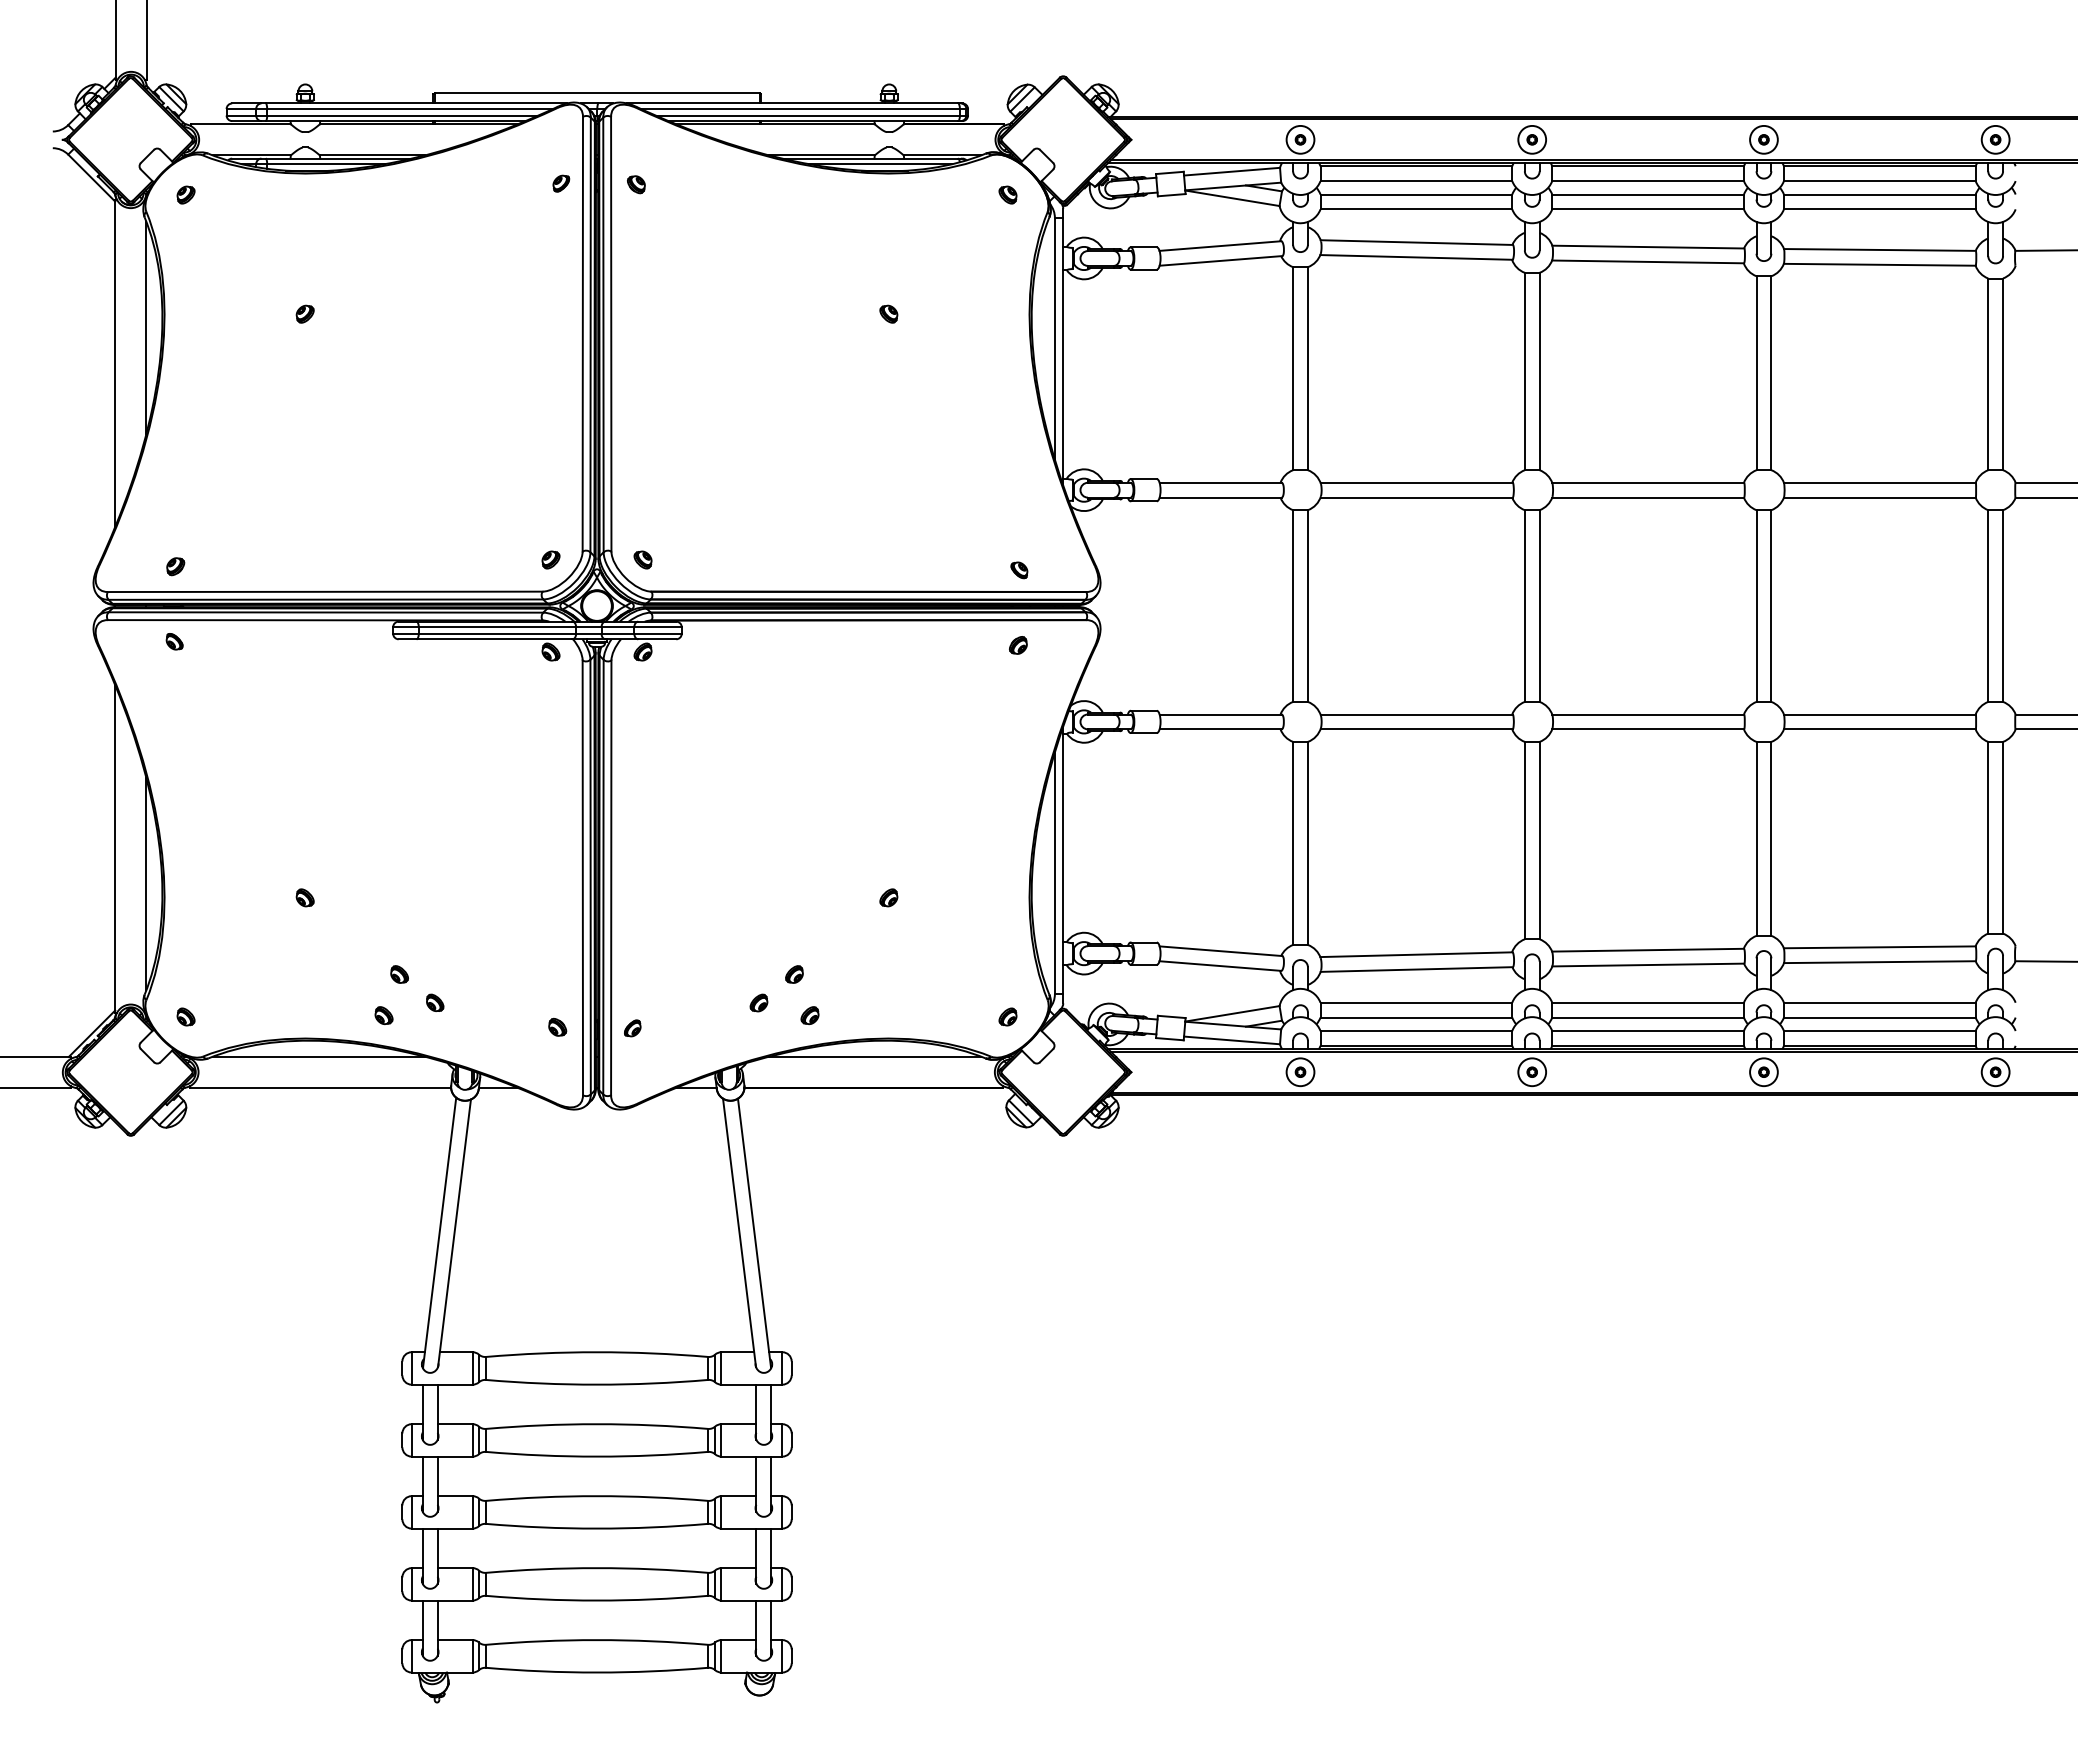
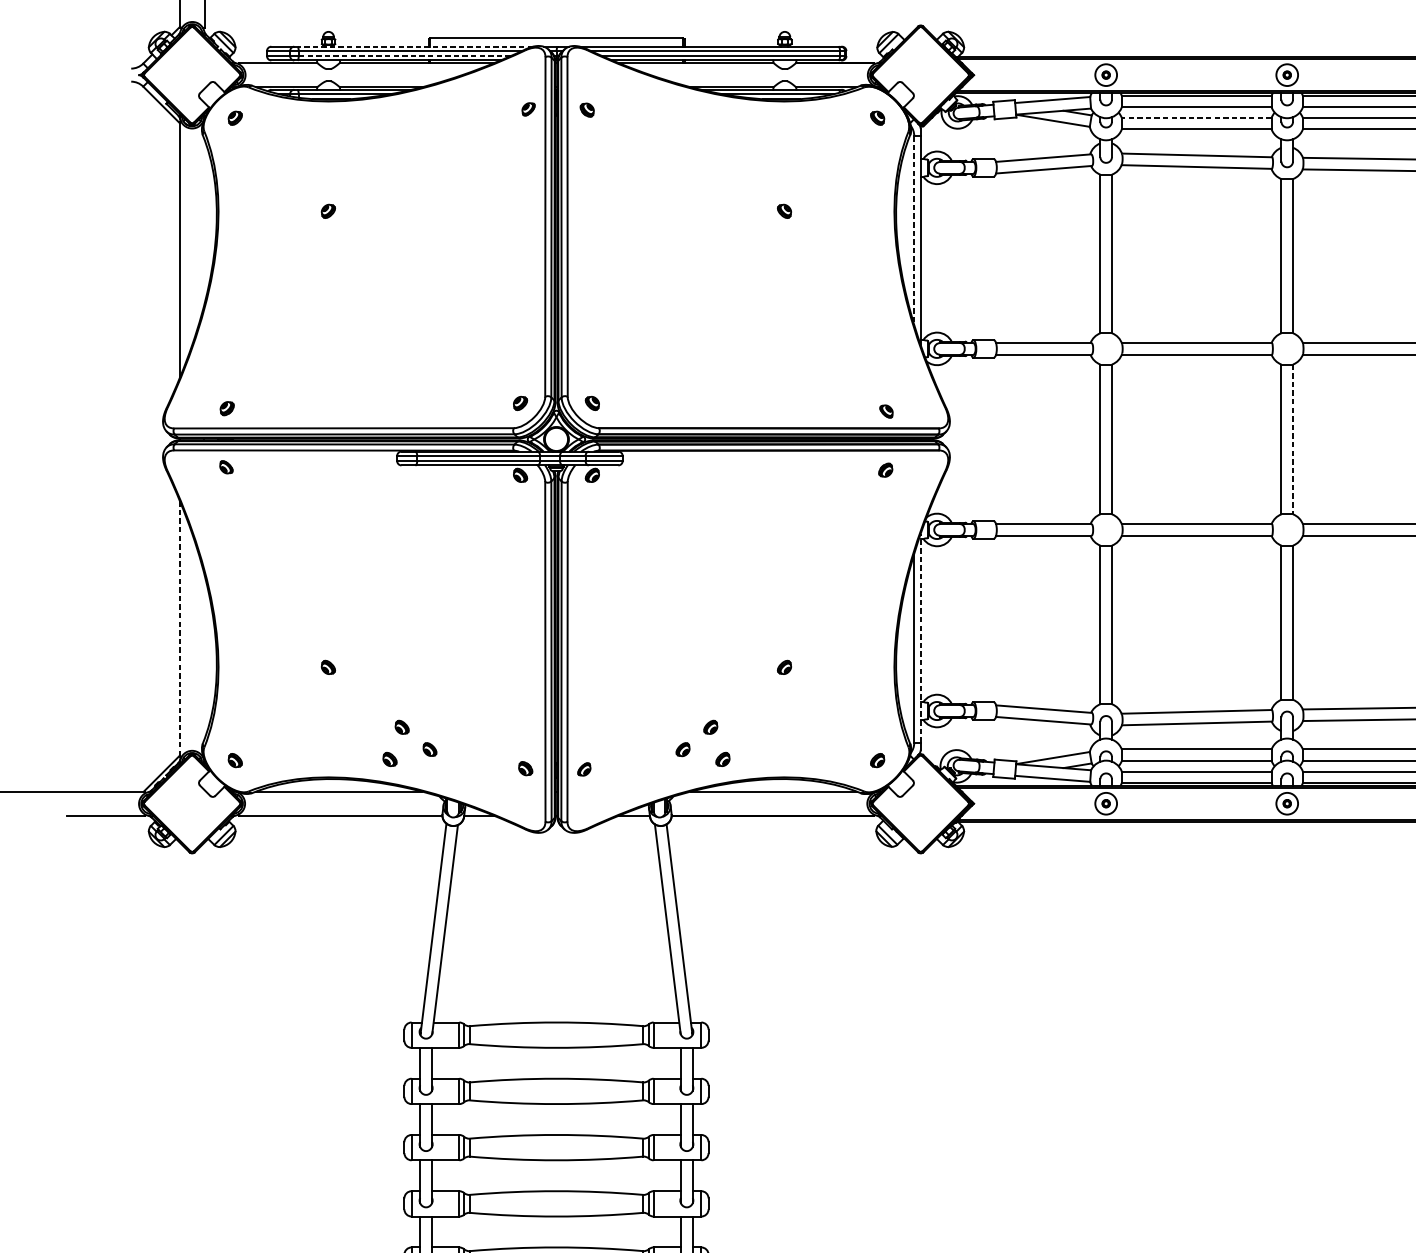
line: (416, 103) -> (415, 46), solid -> dashed
line: (402, 115) -> (404, 56), solid -> dashed
line: (1416, 194) -> (1196, 117), solid -> dashed
line: (146, 327) -> (204, 221), removed
line: (1054, 338) -> (913, 230), solid -> dashed
line: (1539, 606) -> (1292, 439), solid -> dashed
line: (115, 848) -> (180, 628), solid -> dashed
line: (1063, 860) -> (920, 638), solid -> dashed
line: (146, 884) -> (204, 657), removed

